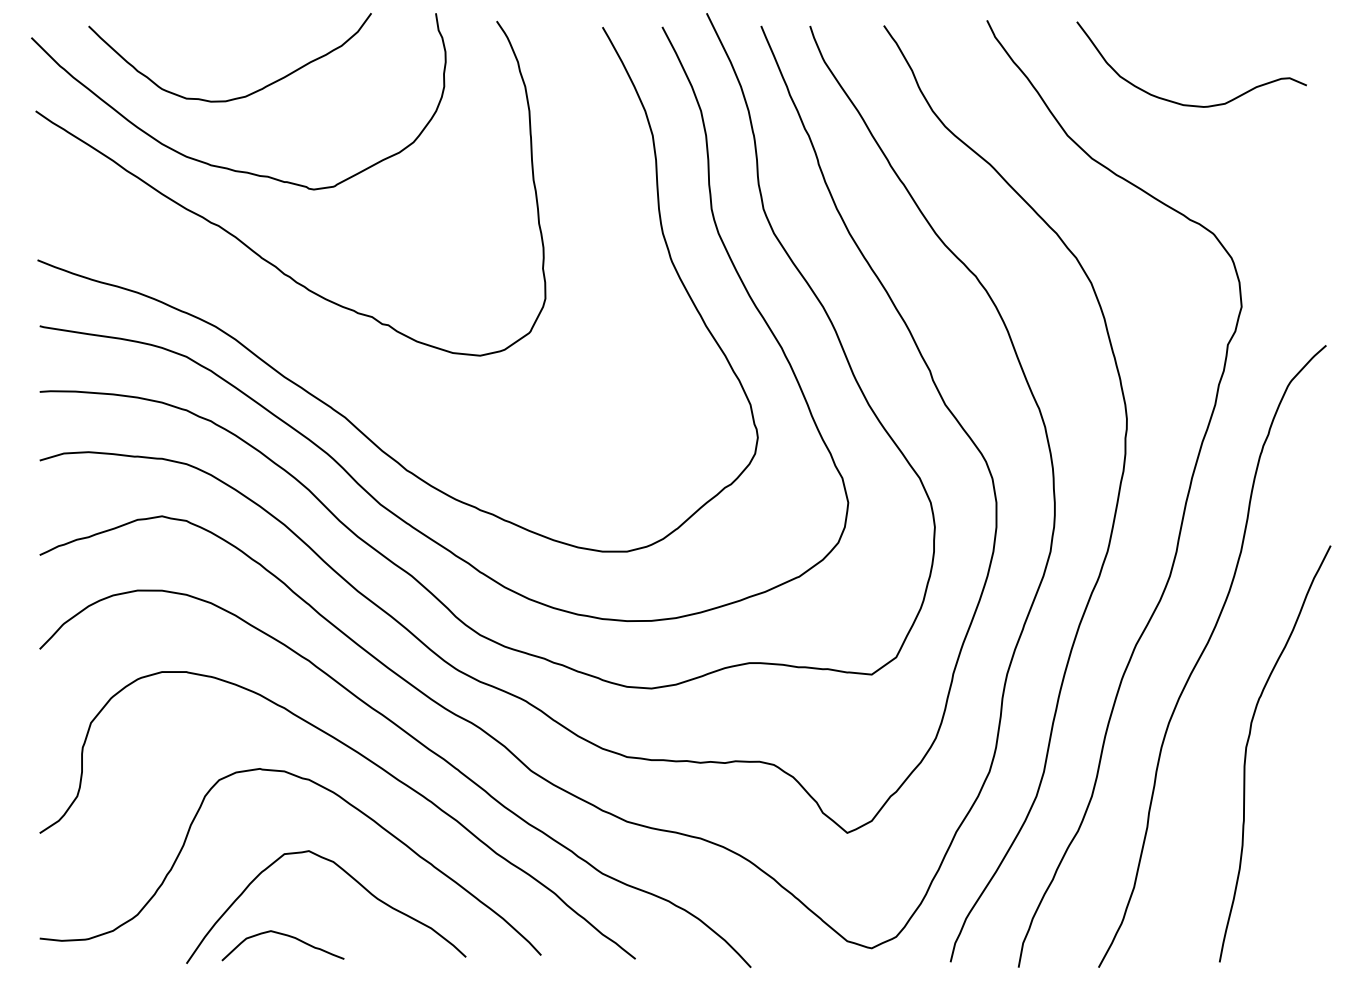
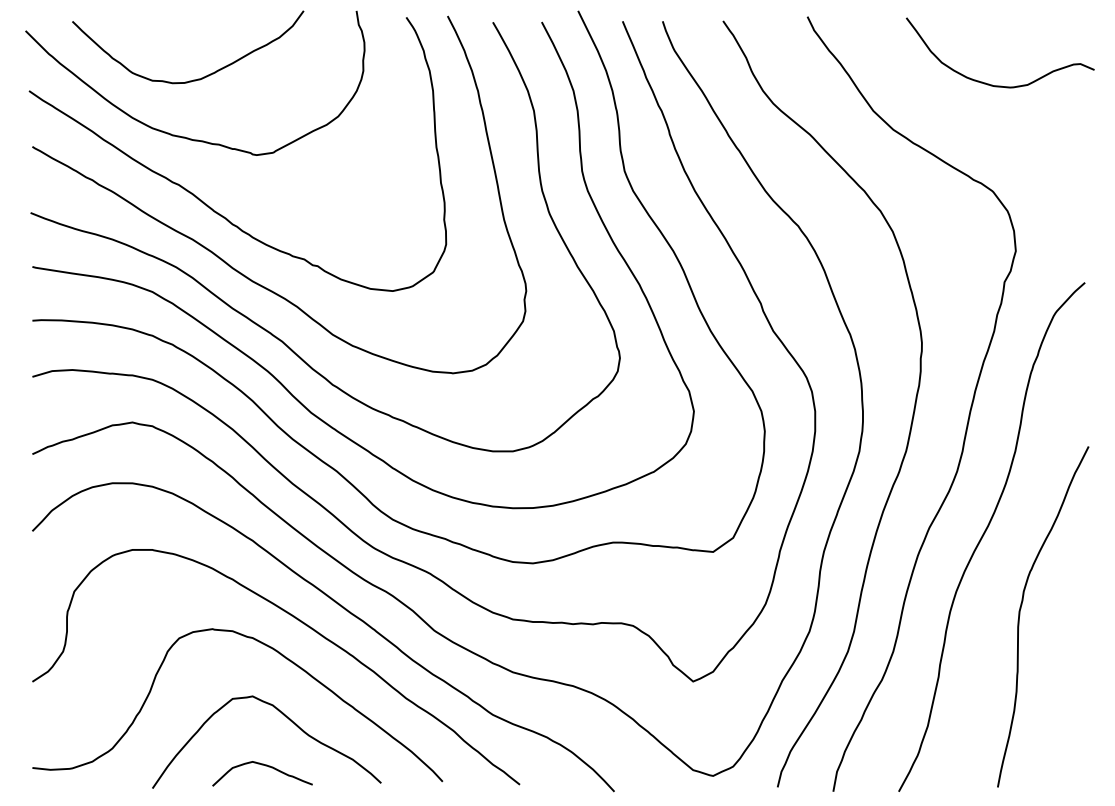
curve: (1190, 104) -> (999, 85), moved
curve: (278, 321) -> (227, 263), added
curve: (286, 936) -> (265, 766), moved

